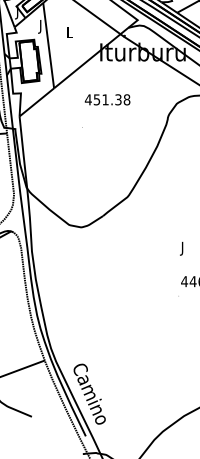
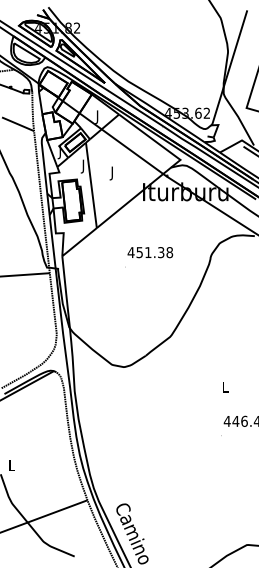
text: (69, 33) -> (112, 173), L -> J
text: (107, 99) -> (150, 252), moved
text: (182, 248) -> (225, 388), J -> L

